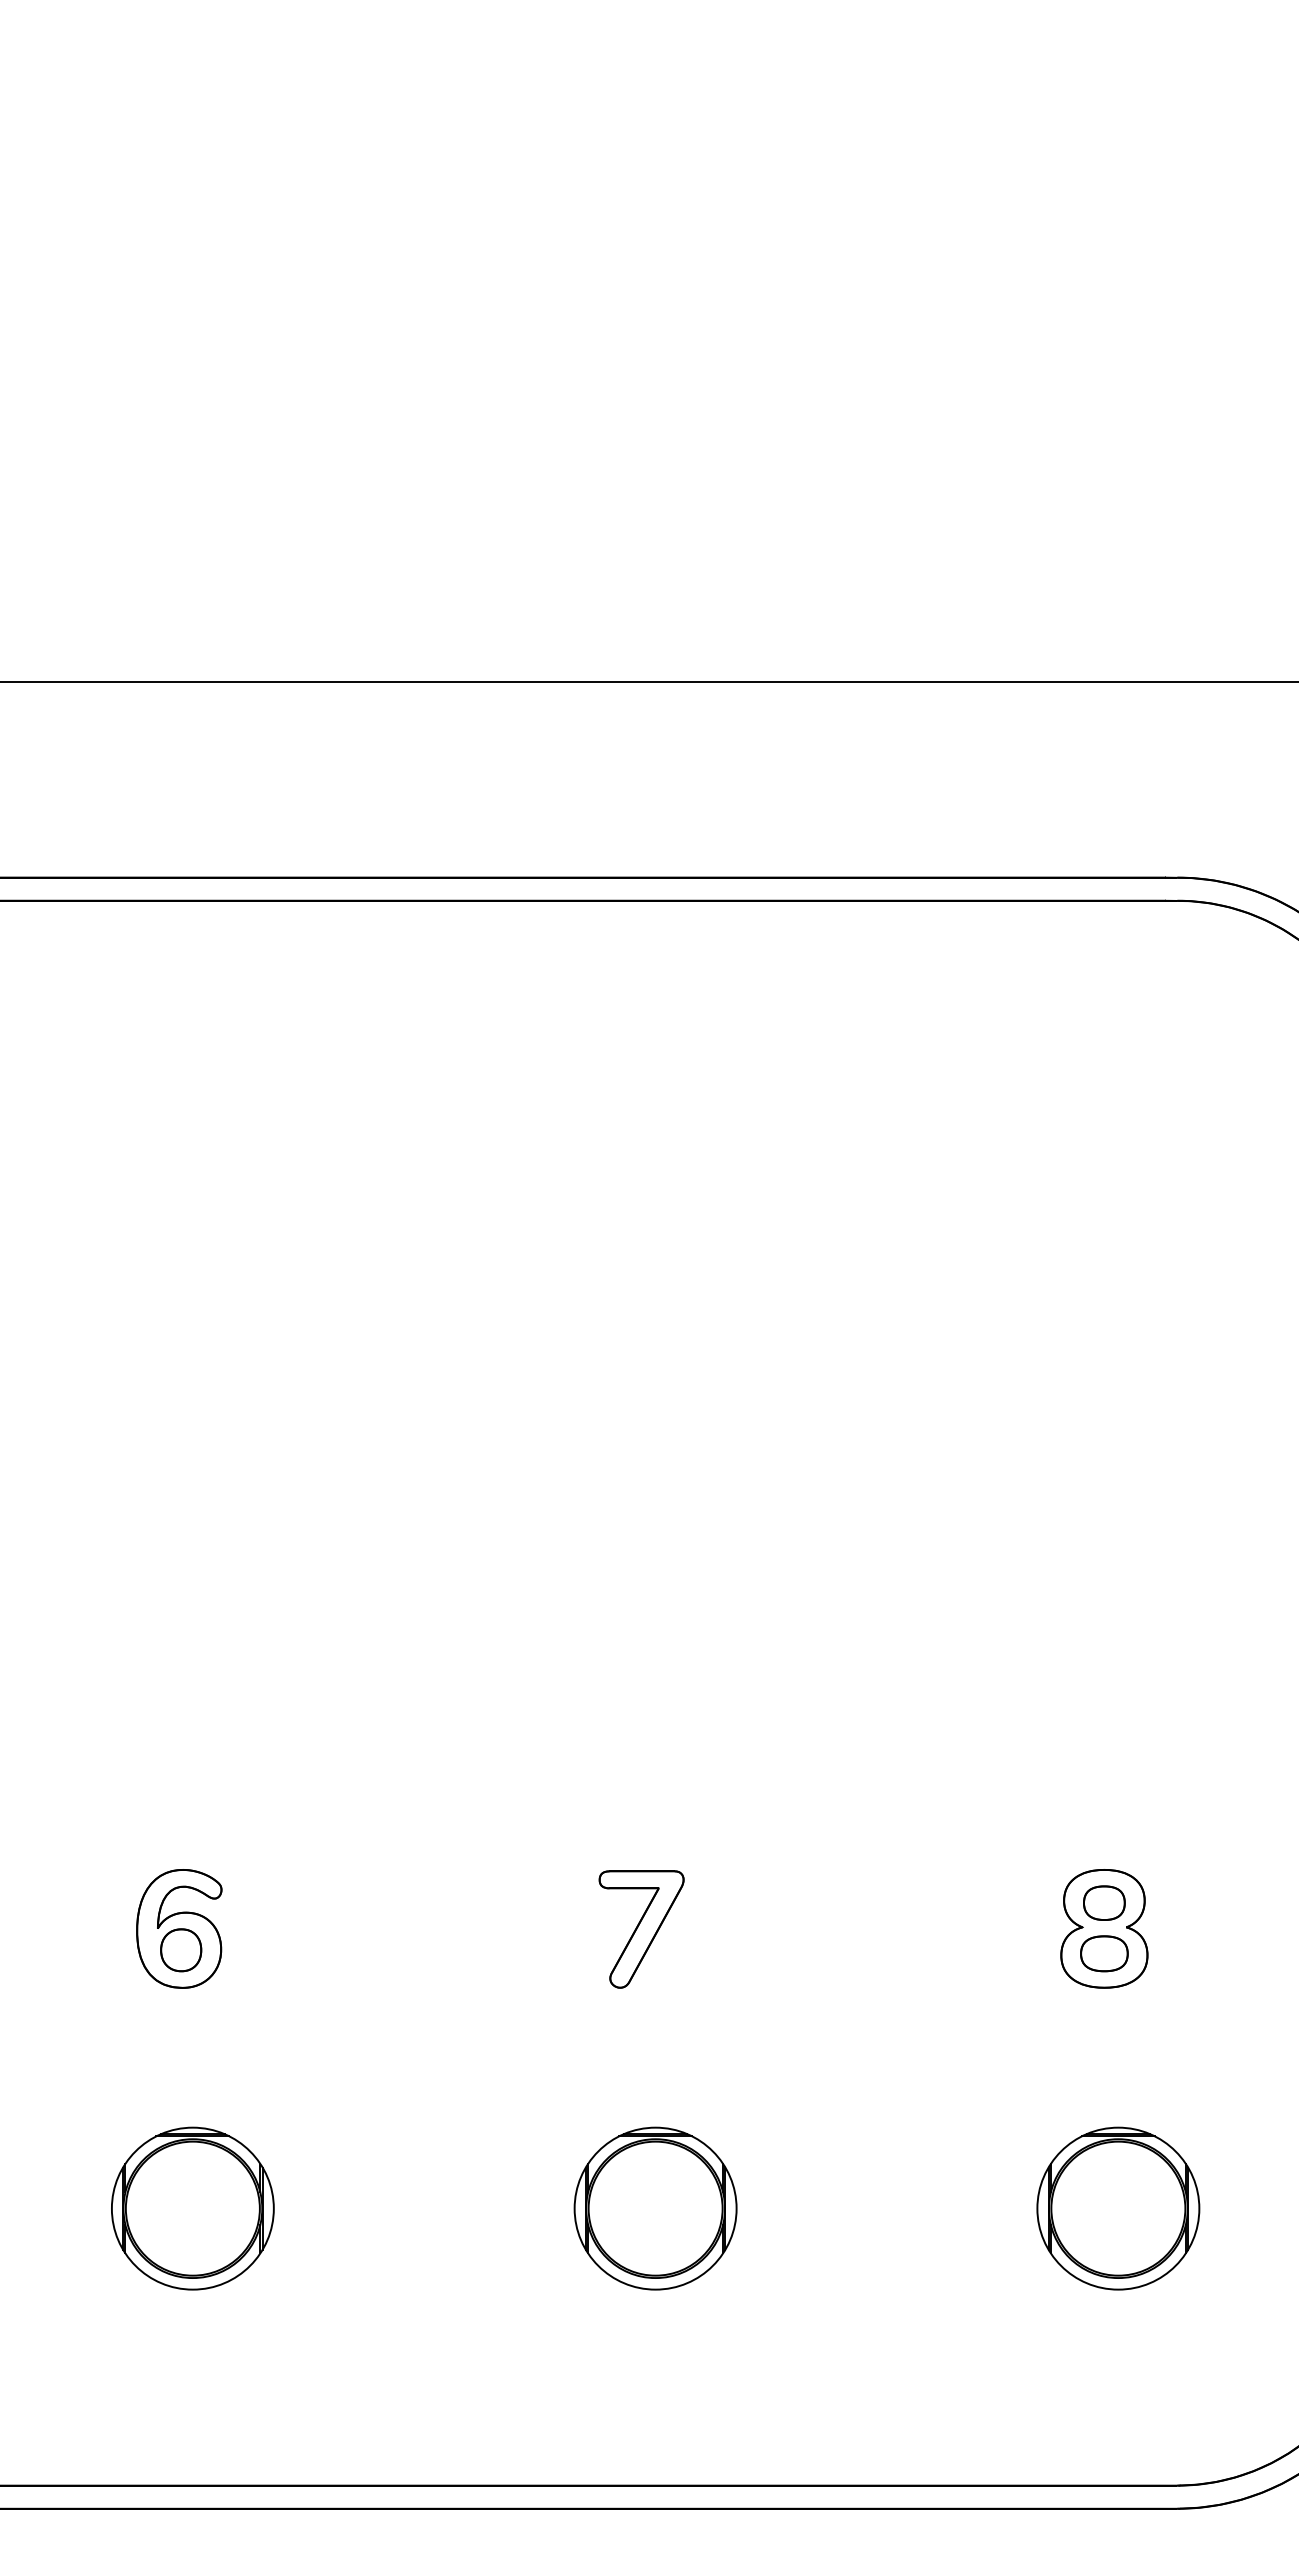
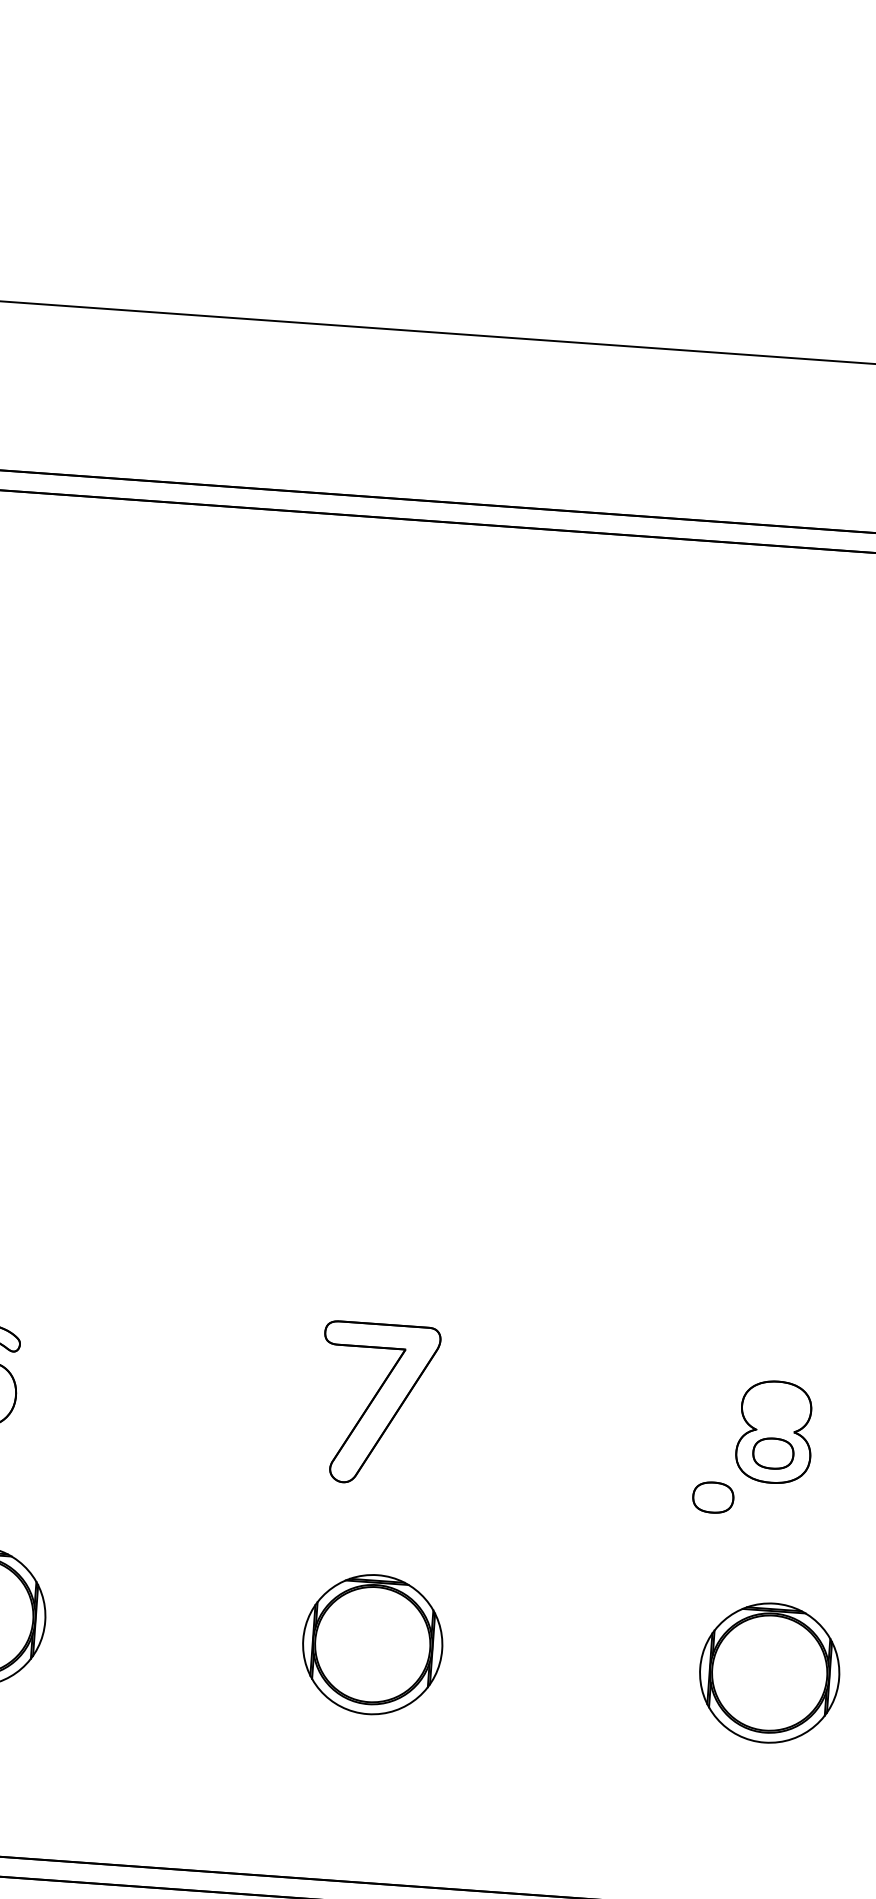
part: (1104, 1902) -> (776, 1409), removed
part: (641, 1929) -> (377, 1404), size x1.6
part: (1038, 2009) -> (713, 1497), added

